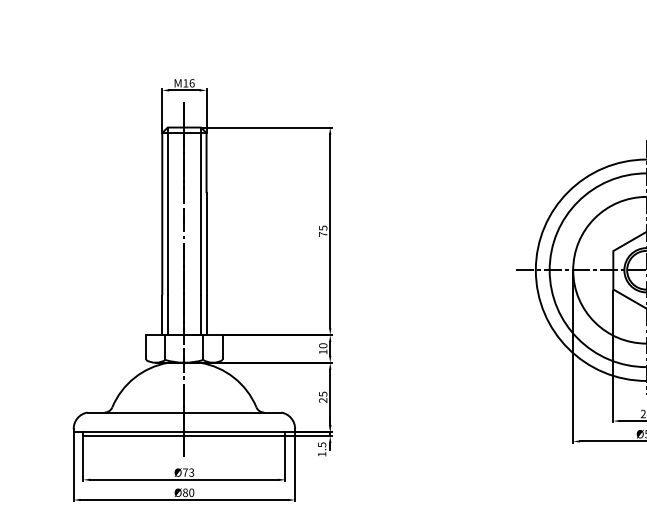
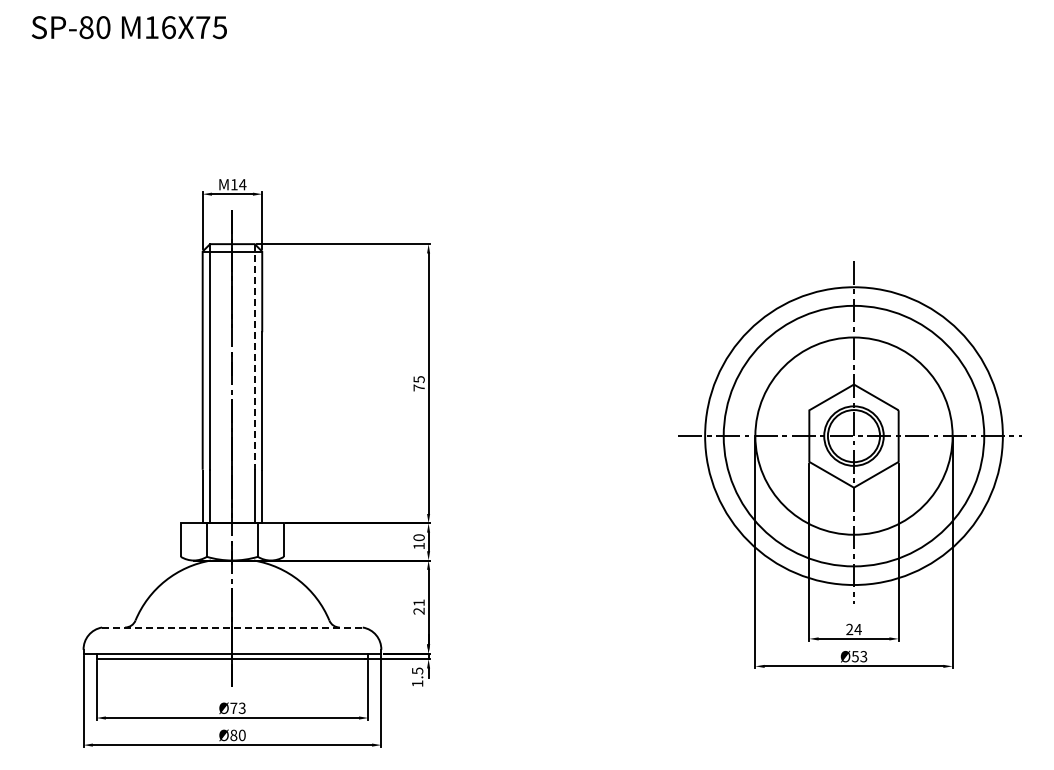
text: (191, 83) -> (242, 184), M16 -> M14
line: (200, 211) -> (254, 356), solid -> dashed
text: (322, 393) -> (418, 602), 25 -> 21
line: (184, 412) -> (232, 627), solid -> dashed

